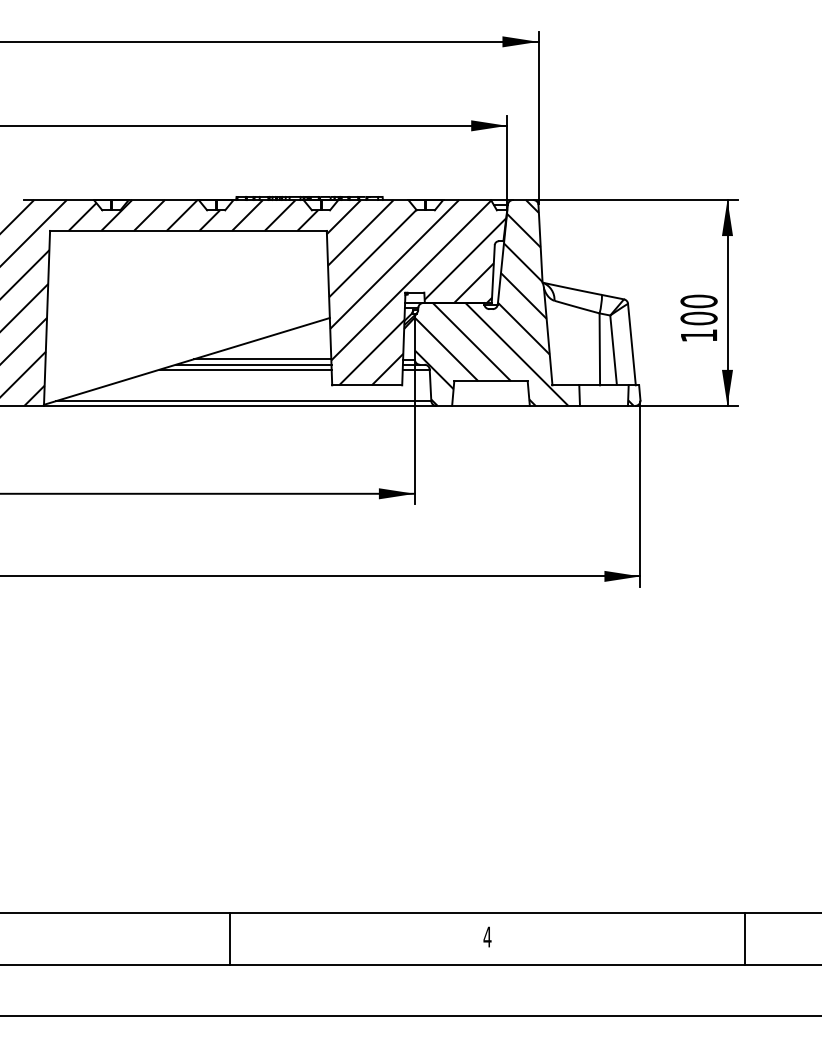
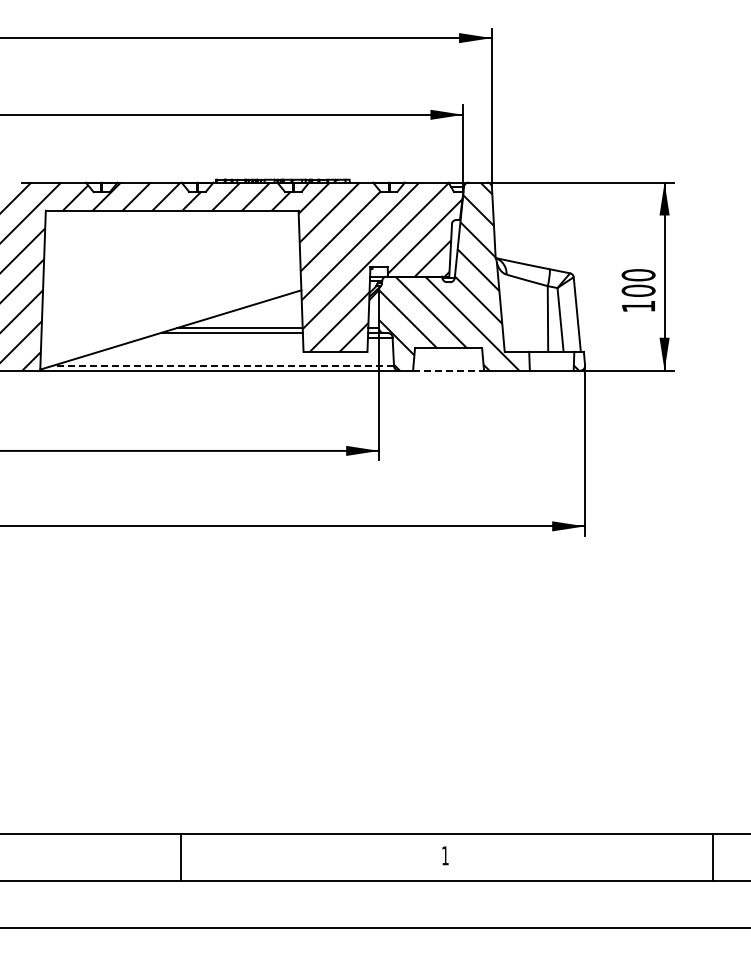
line: (245, 369) -> (224, 337), removed
line: (243, 401) -> (222, 366), solid -> dashed
line: (492, 405) -> (449, 370), solid -> dashed
text: (487, 936) -> (445, 855), 4 -> 1
line: (230, 938) -> (181, 857), moved
line: (744, 938) -> (713, 857), moved

